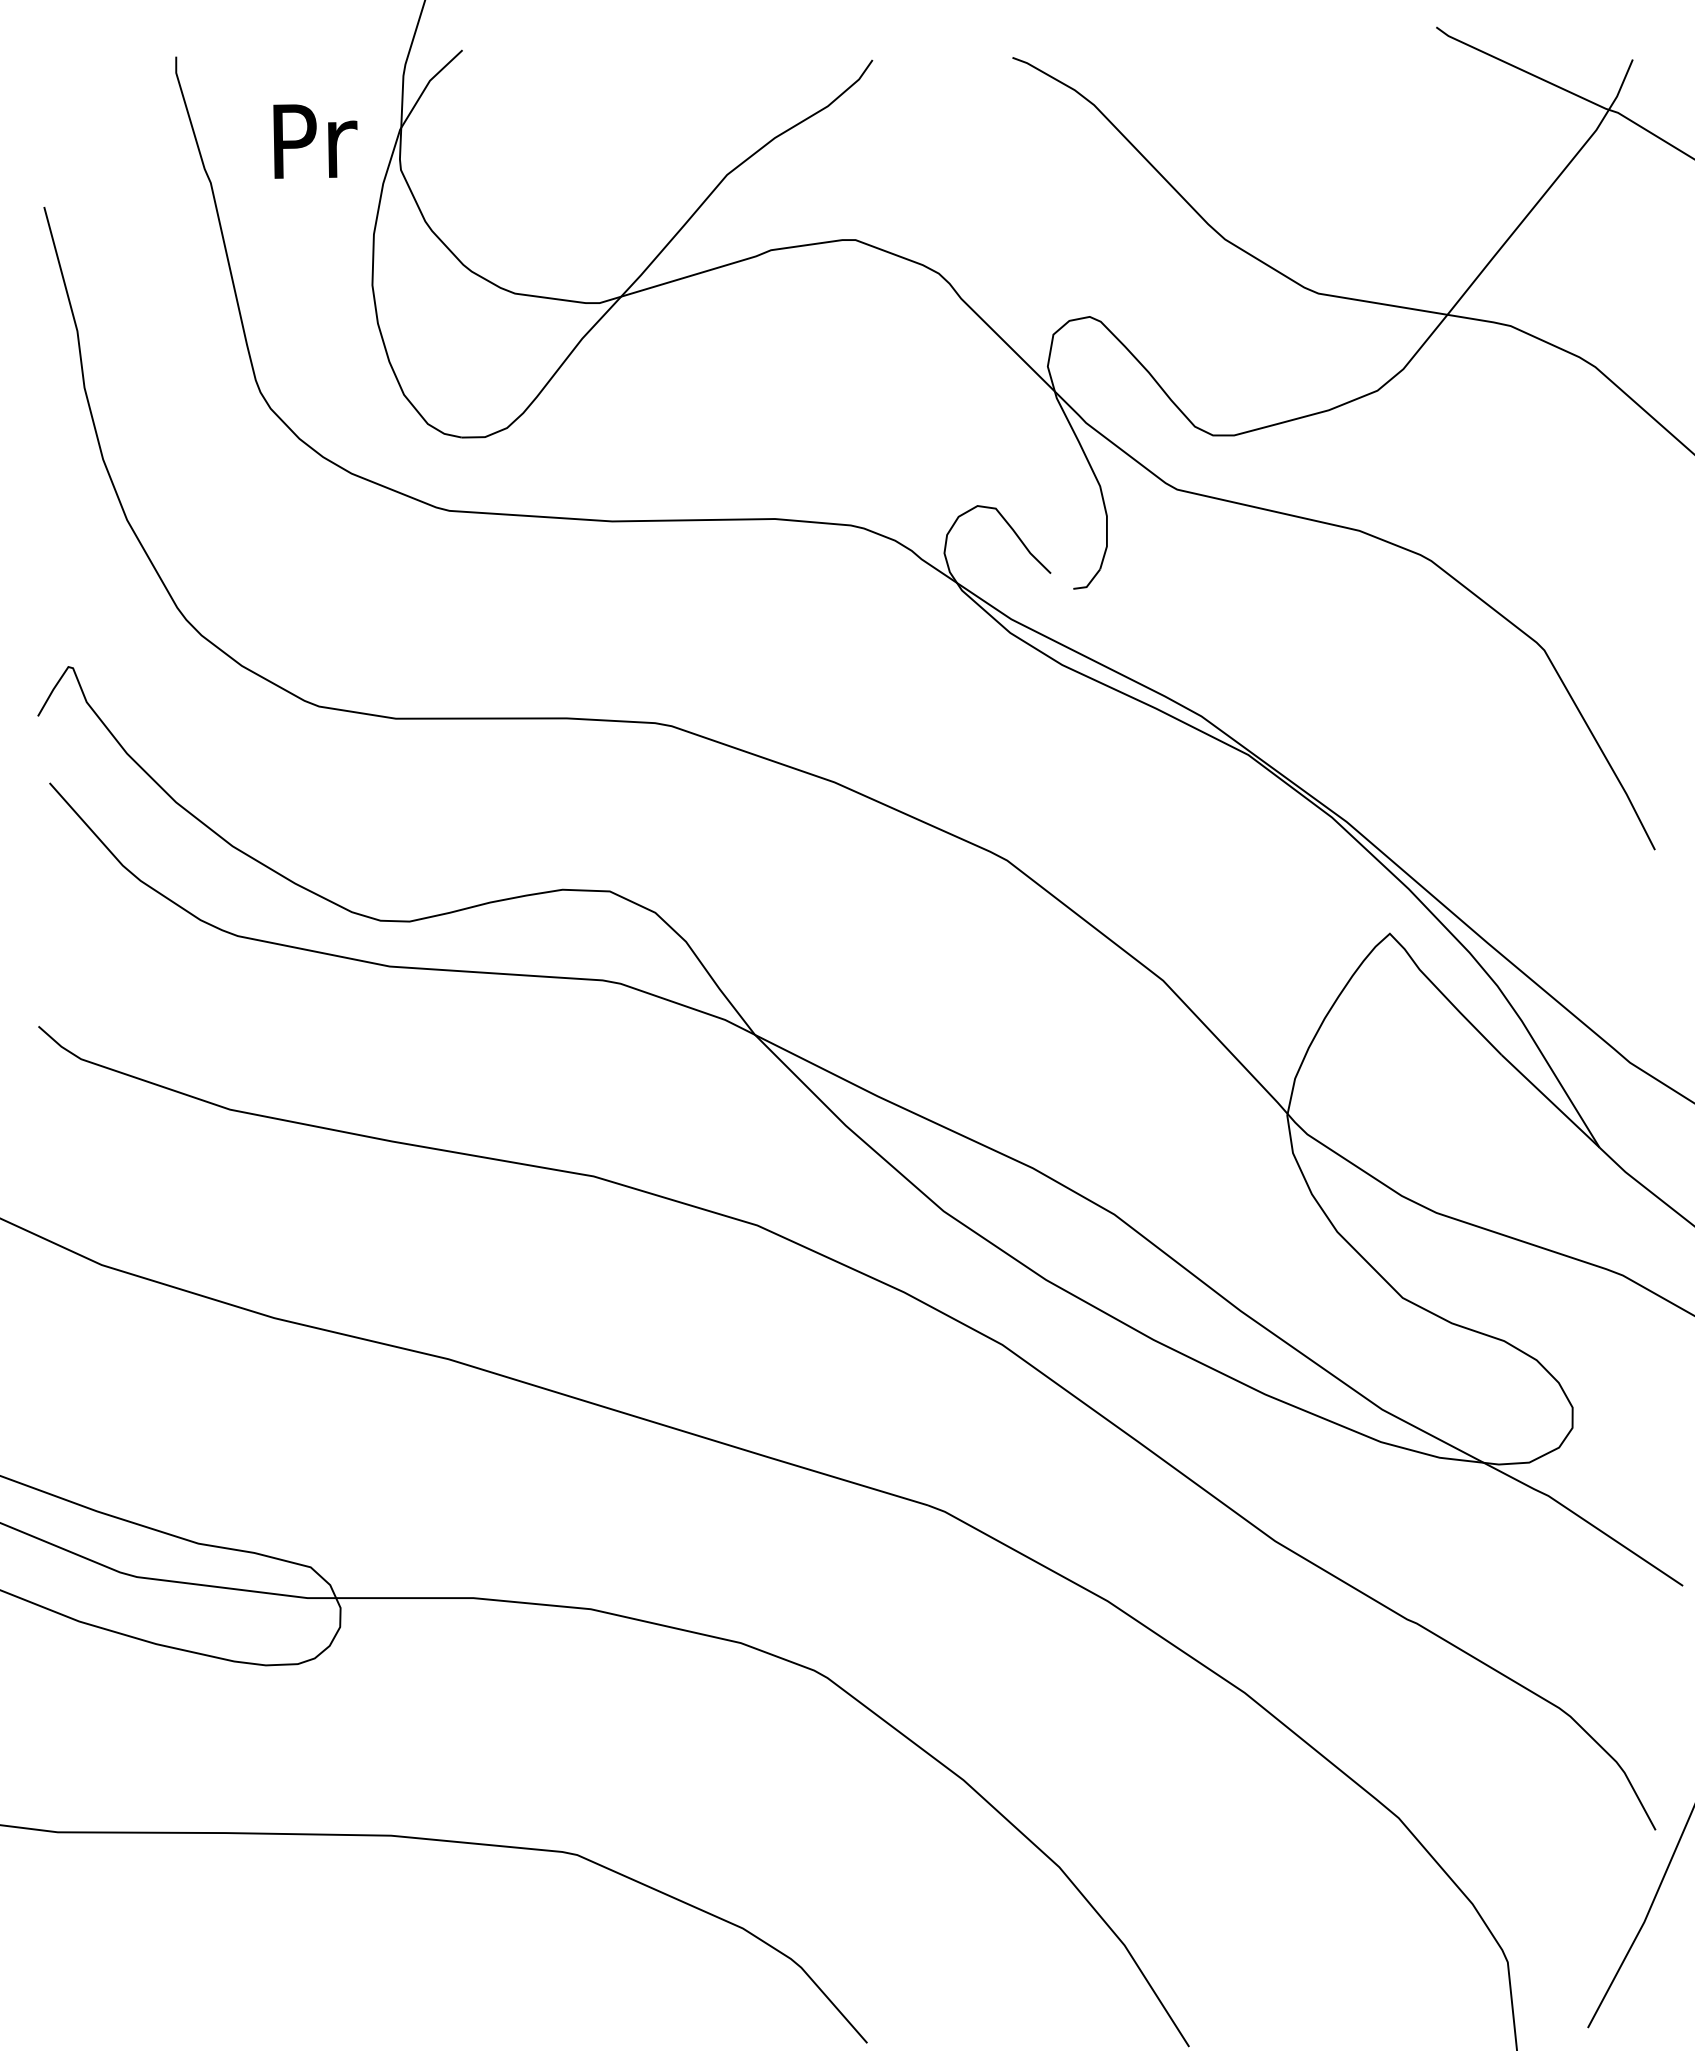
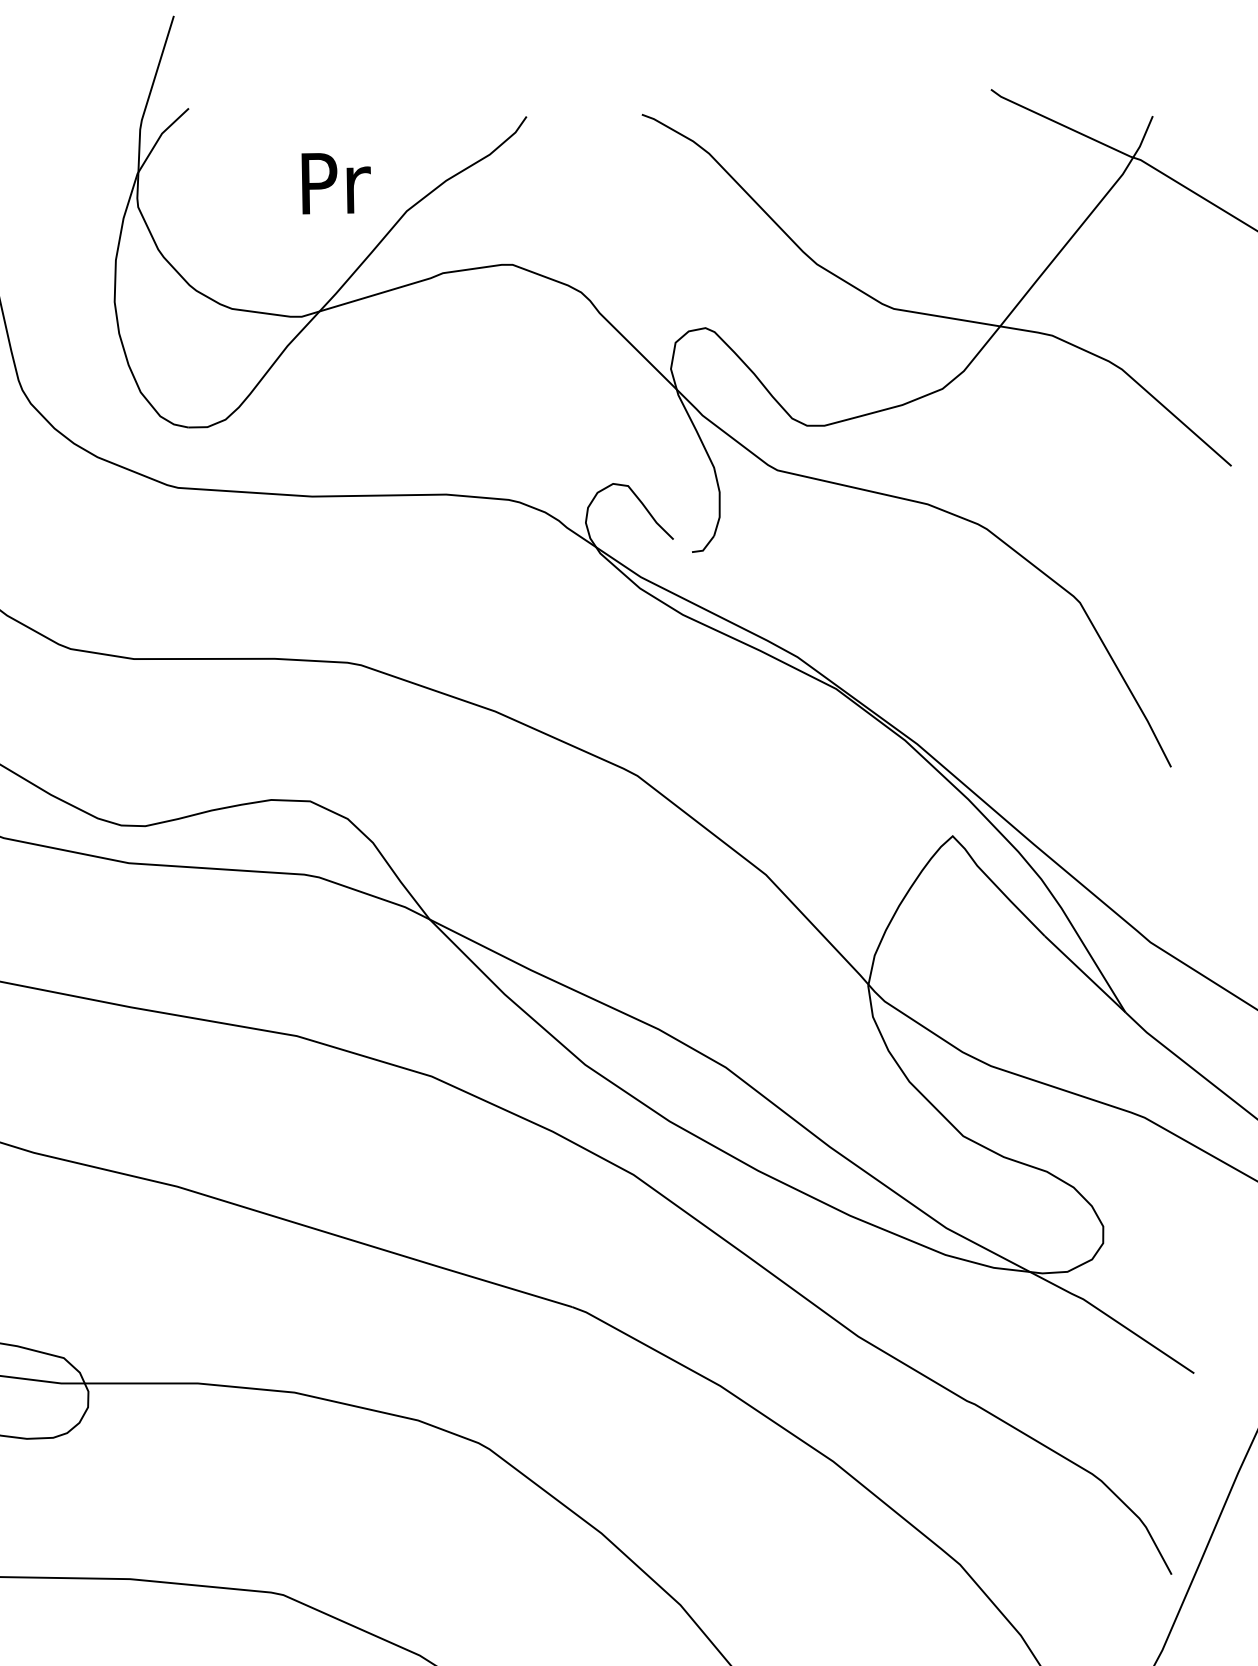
text: (315, 141) -> (336, 183), moved

